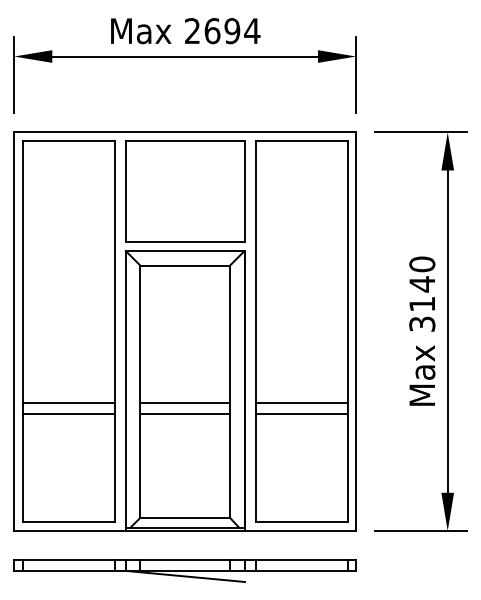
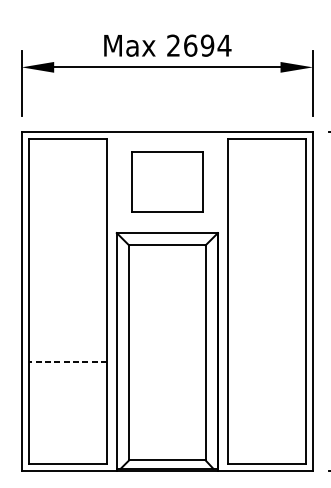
part: (185, 191) -> (167, 182), size x0.7
line: (68, 402) -> (67, 362), solid -> dashed
line: (185, 402) -> (167, 362), removed
line: (301, 402) -> (266, 362), removed
line: (68, 414) -> (67, 372), removed
line: (185, 414) -> (167, 372), removed
line: (301, 414) -> (266, 372), removed

